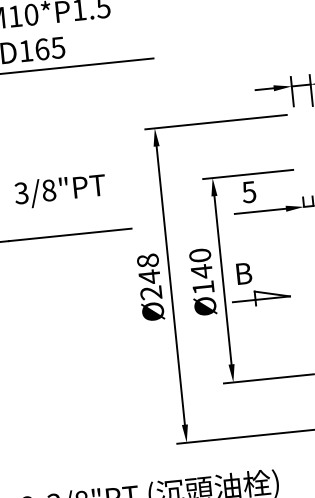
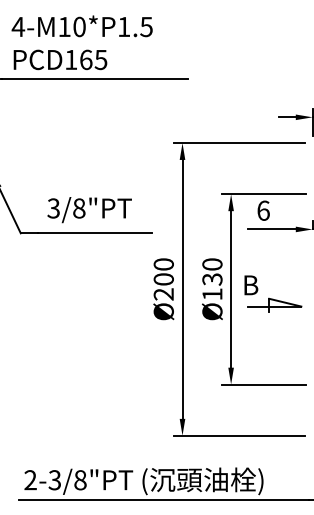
text: (60, 191) -> (89, 210), moved
text: (249, 191) -> (263, 210), 5 -> 6
text: (148, 269) -> (163, 272), Ø248 -> Ø200
text: (201, 271) -> (212, 279), Ø140 -> Ø130
part: (260, 297) -> (274, 304), moved

